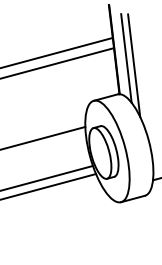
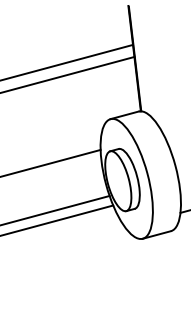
line: (125, 57) -> (148, 68), removed
line: (134, 65) -> (158, 77), removed

